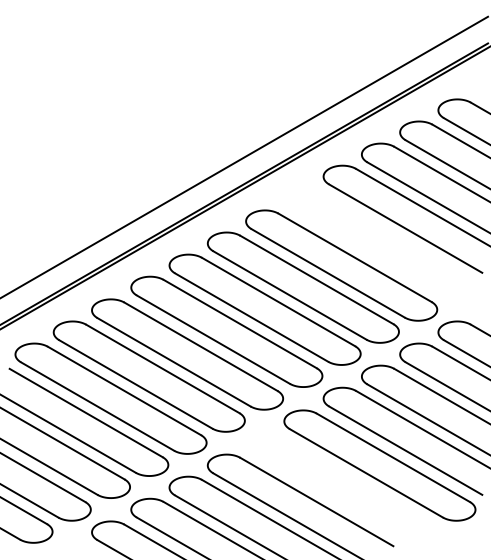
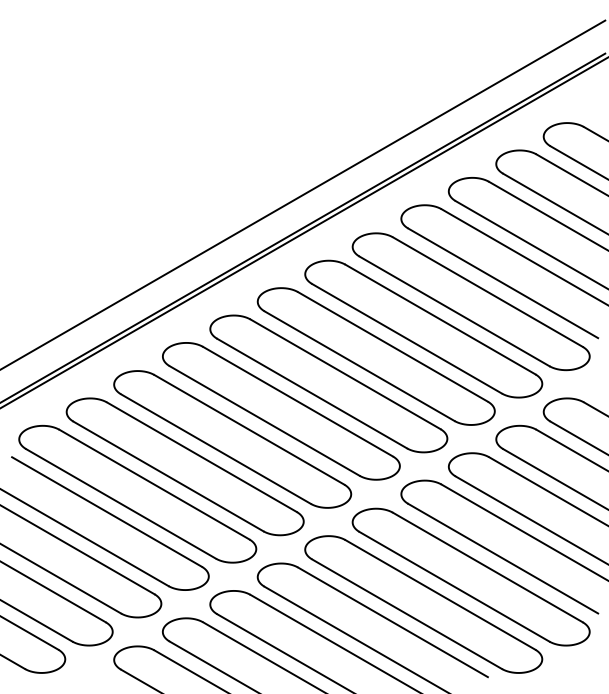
part: (379, 243) -> (470, 301), added
part: (341, 487) -> (423, 604), added

